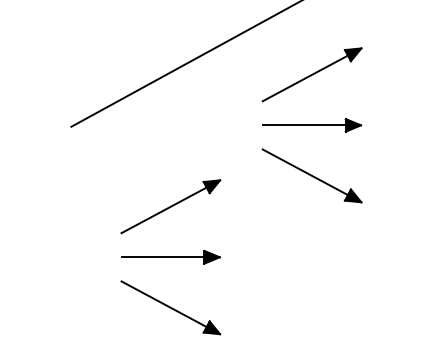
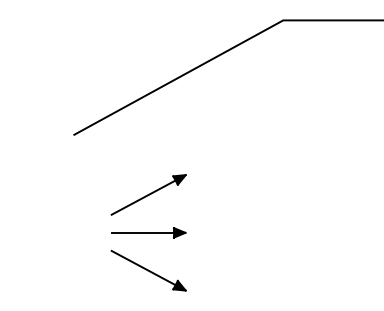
part: (311, 124) -> (254, 133), removed

